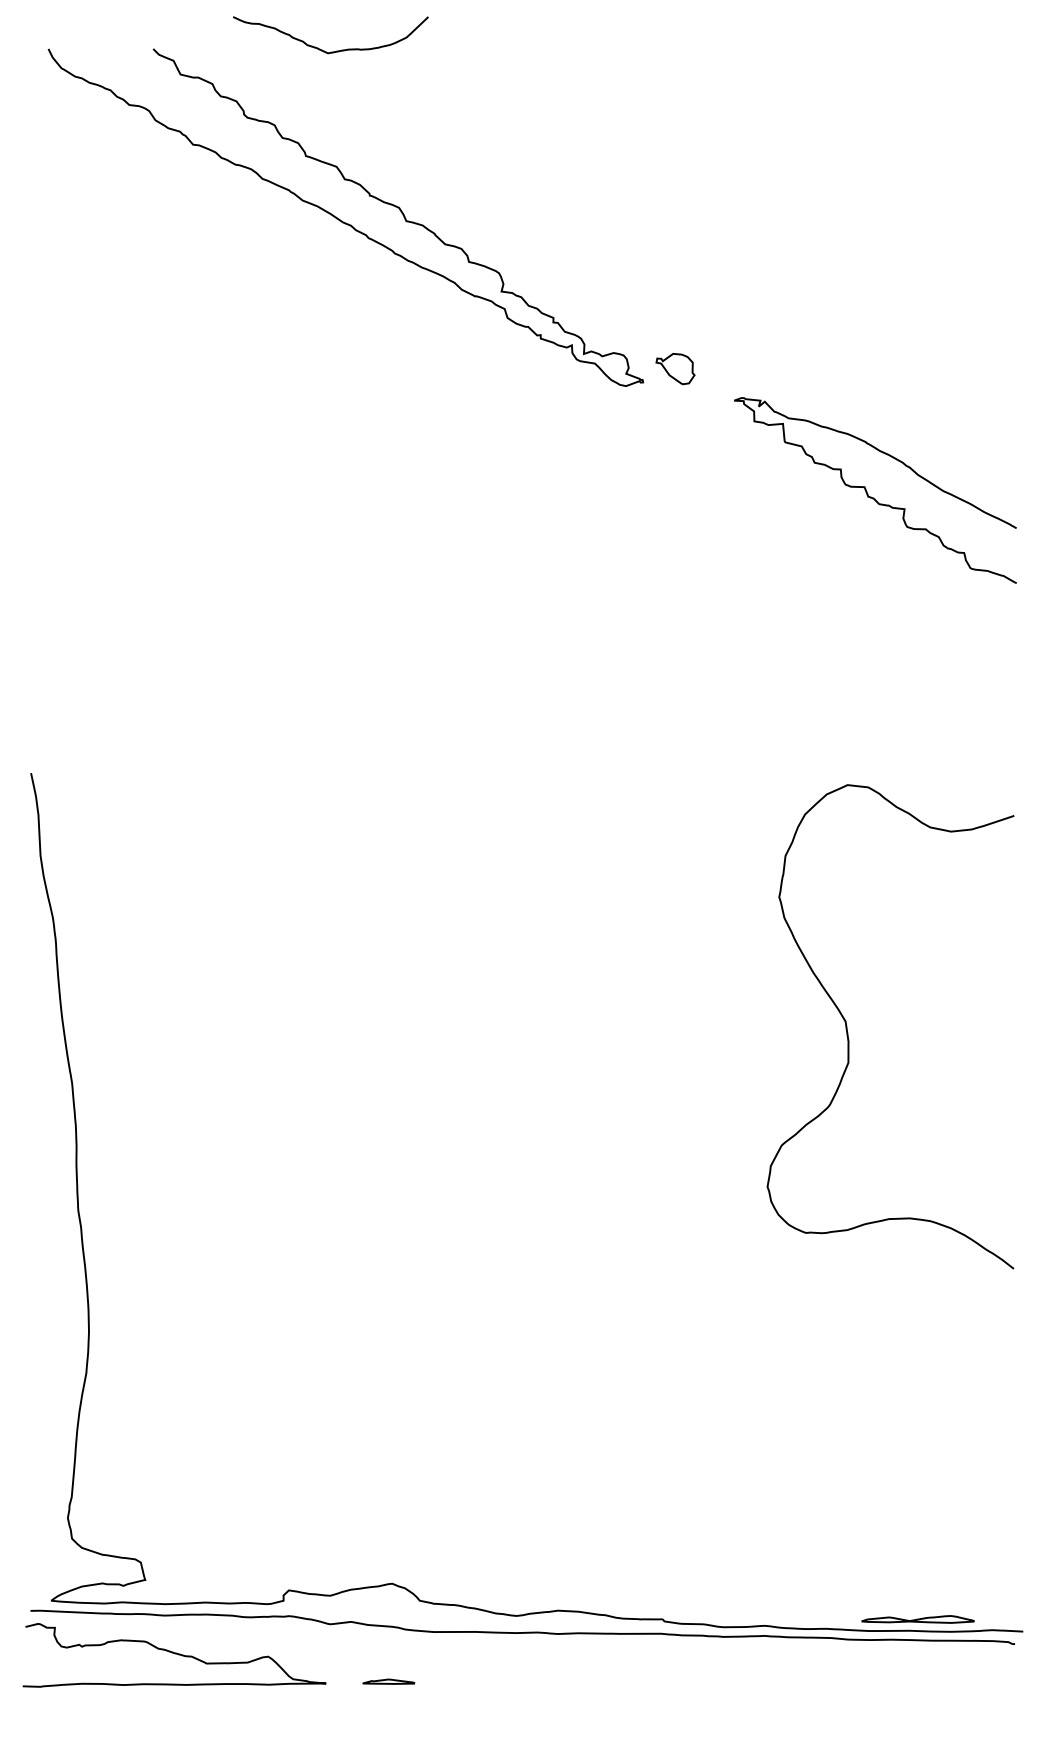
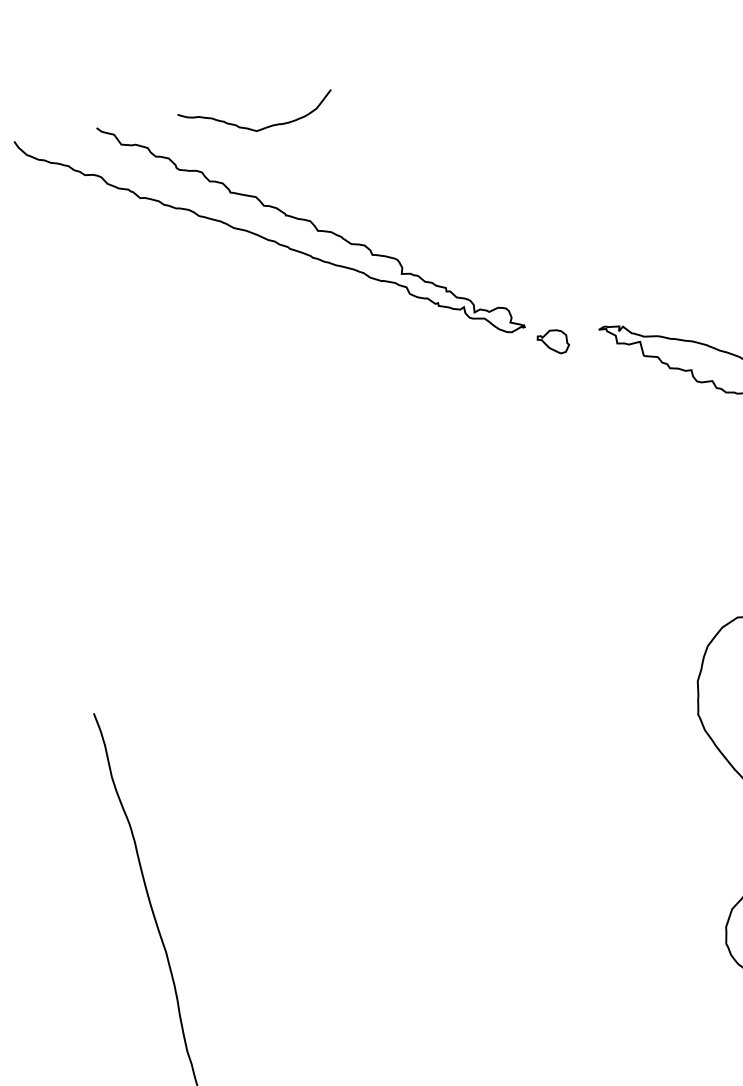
curve: (331, 51) -> (259, 129), moved
part: (675, 369) -> (553, 342), moved

